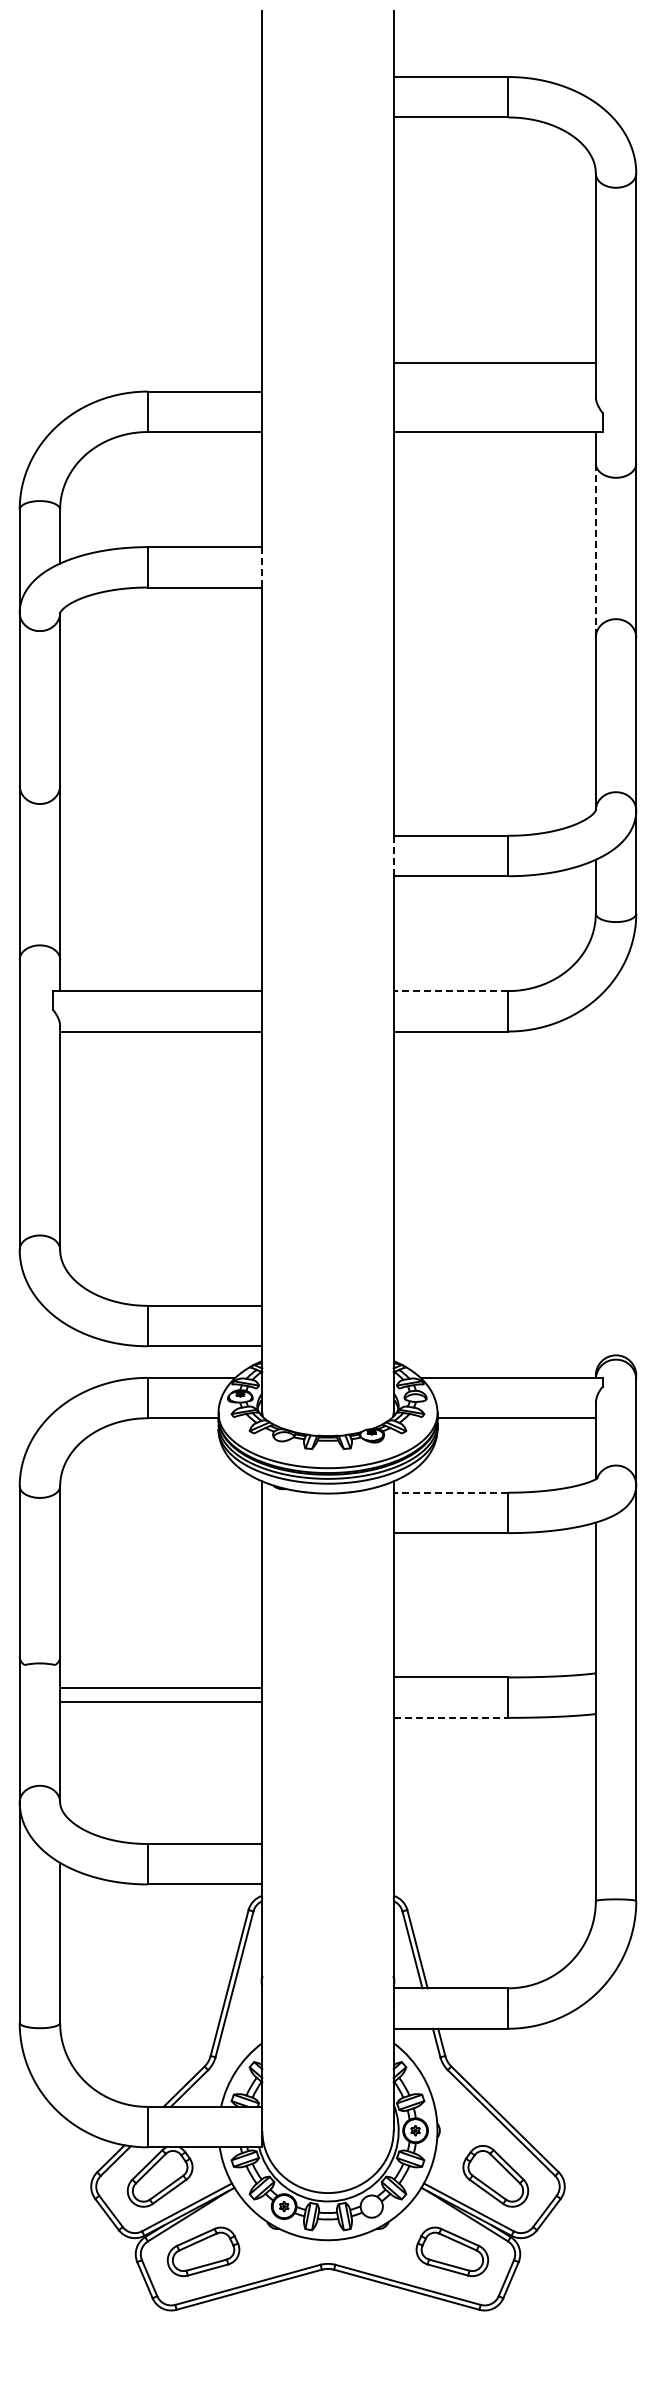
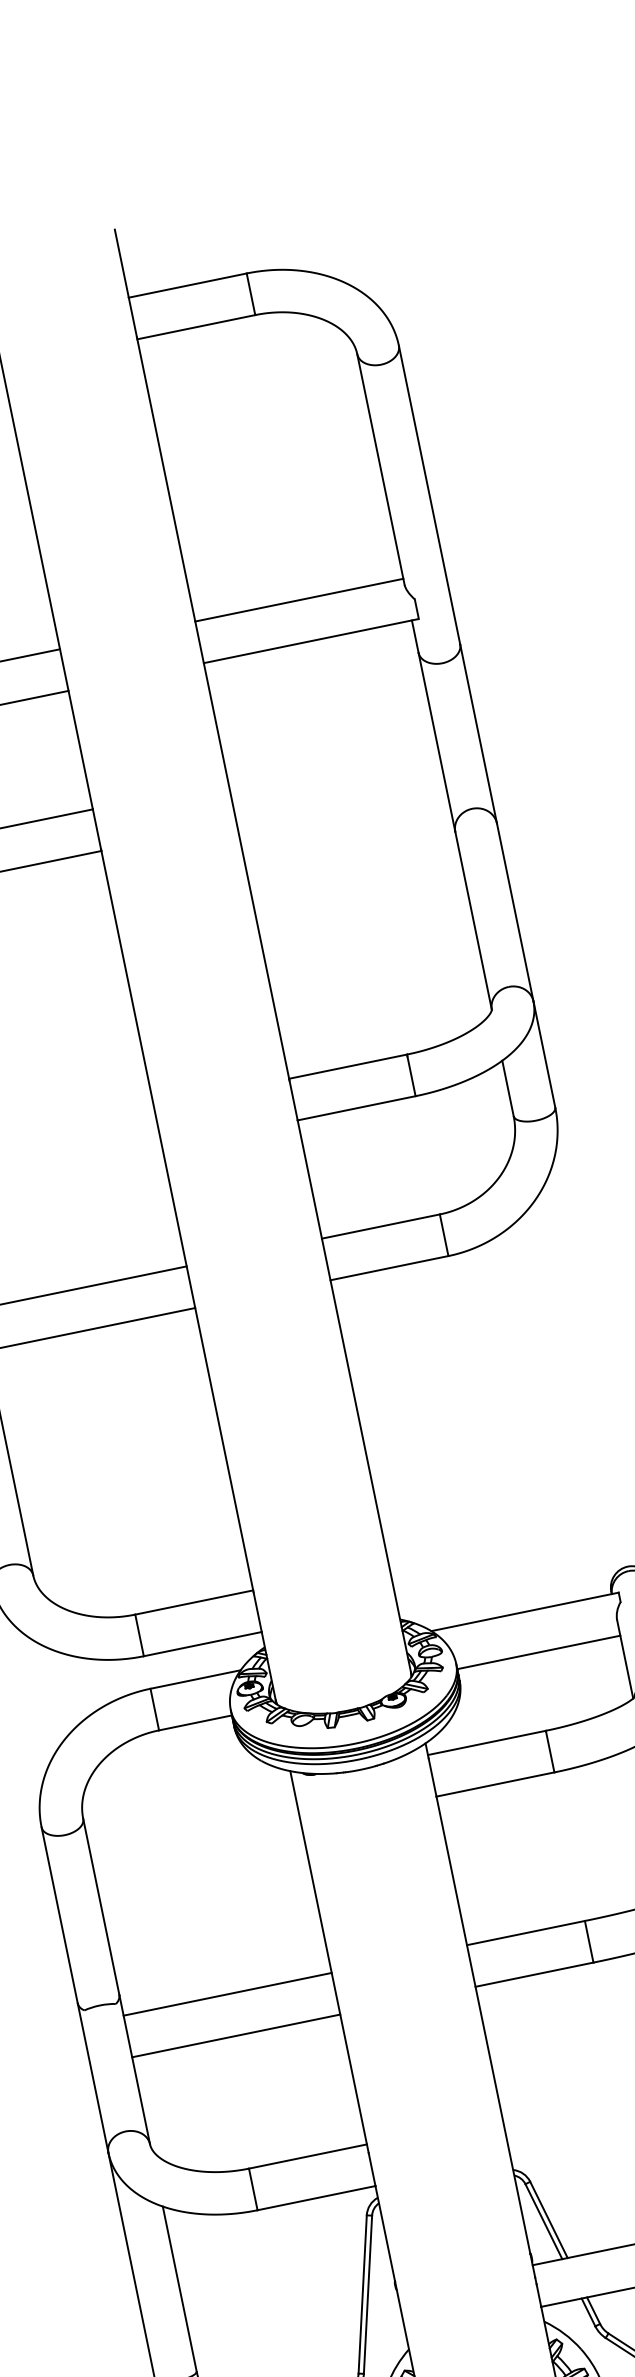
line: (494, 362) -> (299, 600), moved
line: (595, 550) -> (436, 742), dashed -> solid
line: (262, 566) -> (97, 829), dashed -> solid
line: (393, 856) -> (293, 1100), dashed -> solid
line: (450, 991) -> (380, 1227), dashed -> solid
line: (450, 1492) -> (486, 1742), dashed -> solid
line: (161, 1687) -> (236, 2035), moved
line: (161, 1702) -> (227, 1994), moved
line: (451, 1717) -> (534, 1974), dashed -> solid

